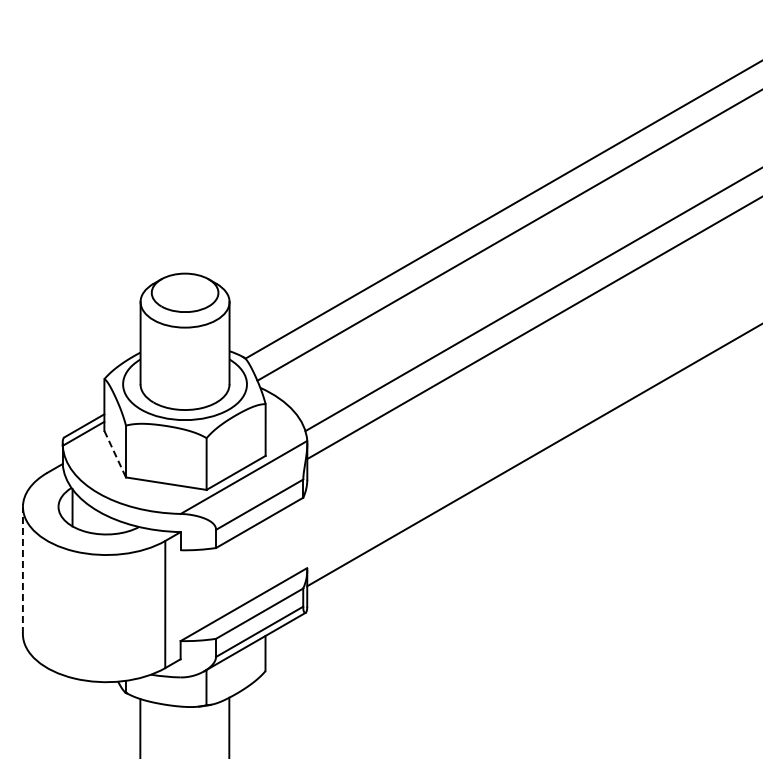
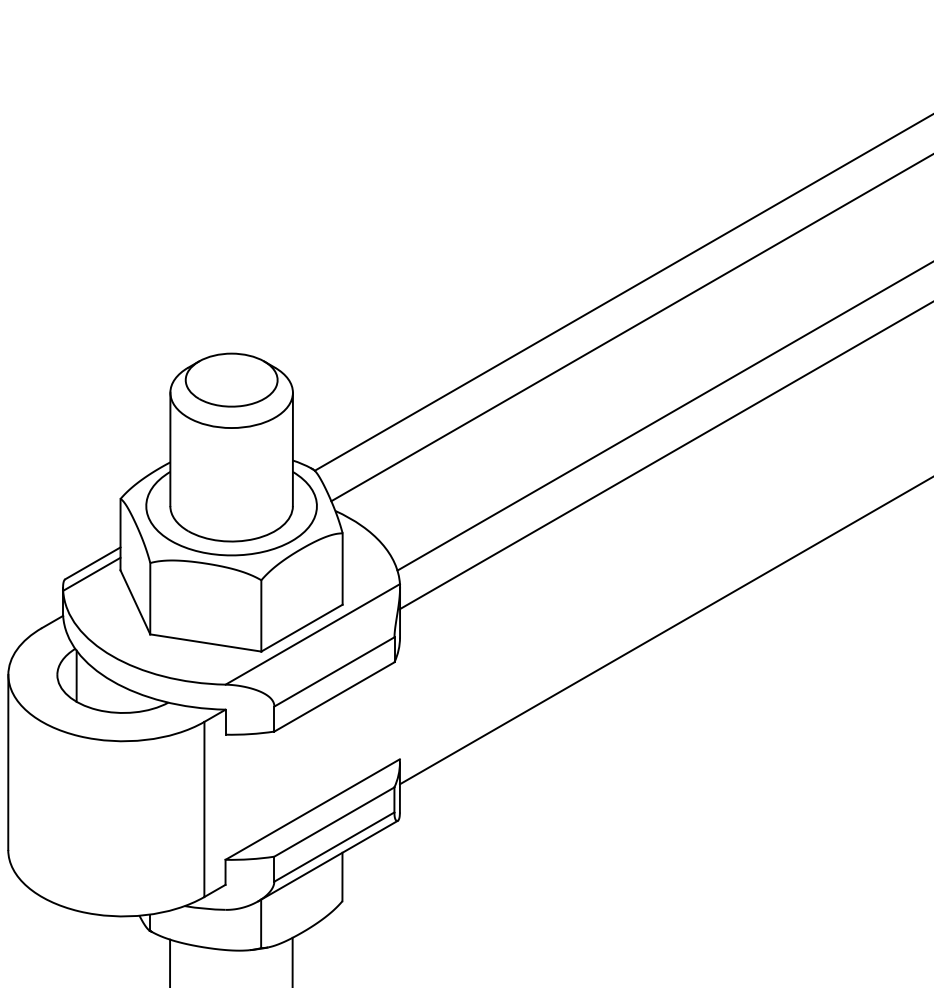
line: (115, 454) -> (135, 602), dashed -> solid
line: (22, 570) -> (7, 762), dashed -> solid

